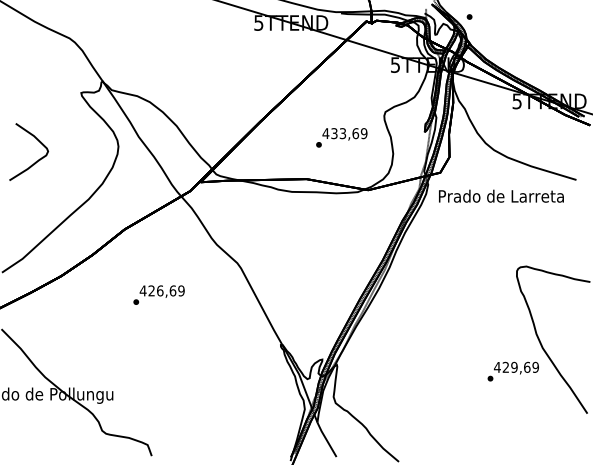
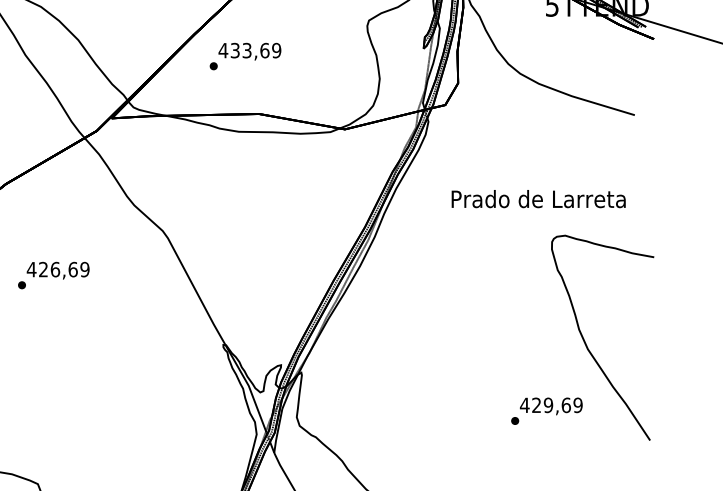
text: (341, 137) -> (245, 56), moved
text: (501, 195) -> (538, 198), moved
text: (512, 371) -> (545, 411), moved

